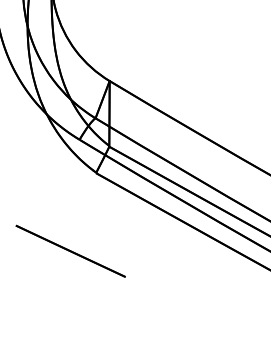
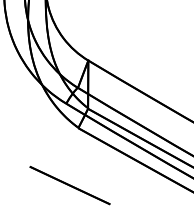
line: (70, 250) -> (69, 184), moved

